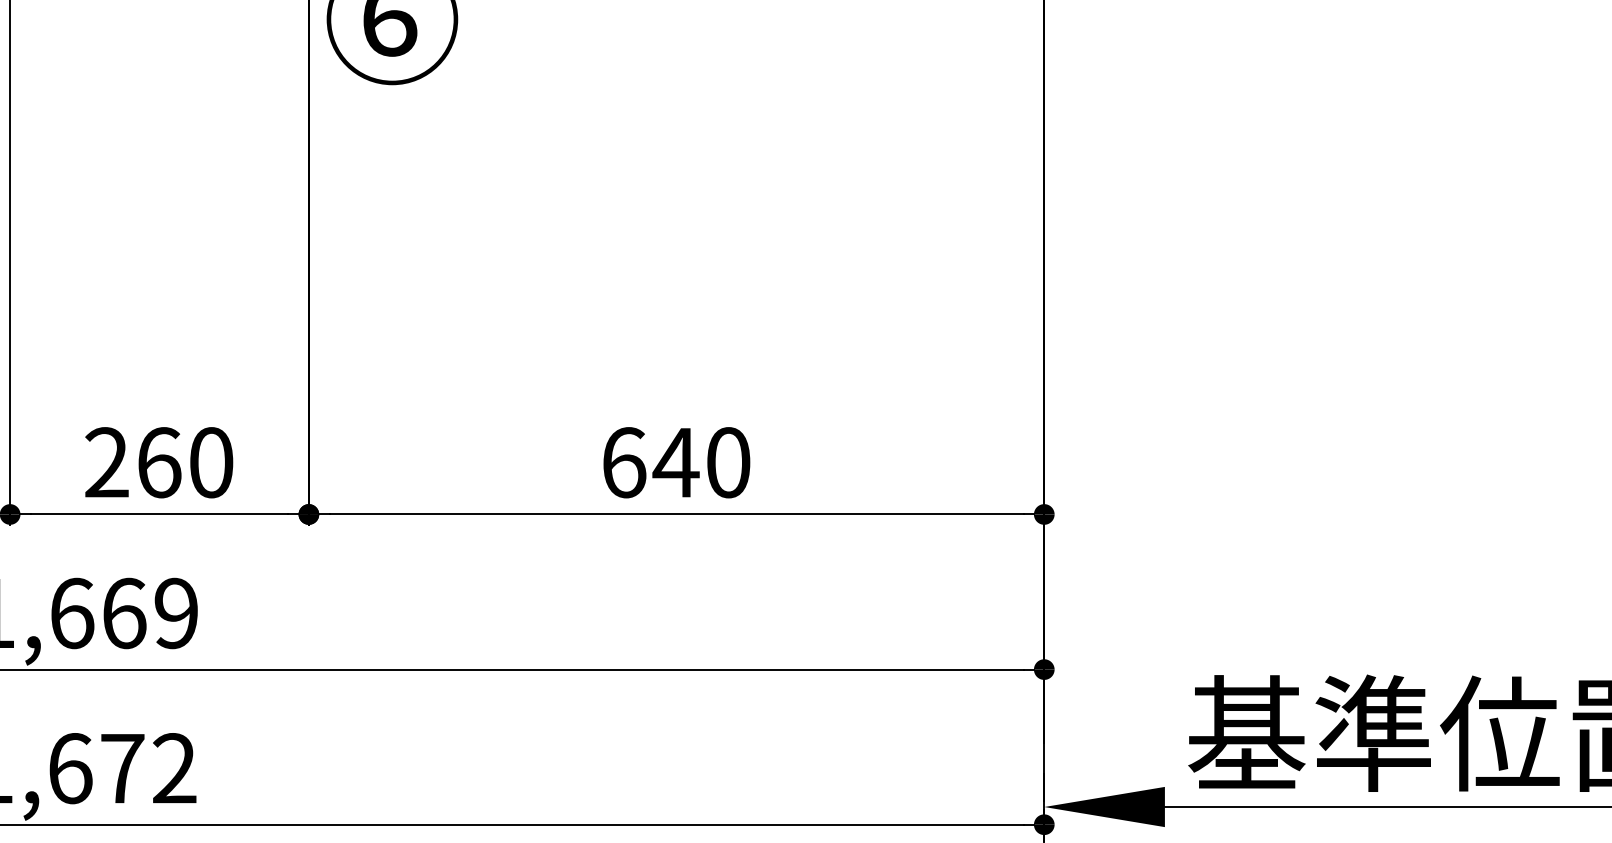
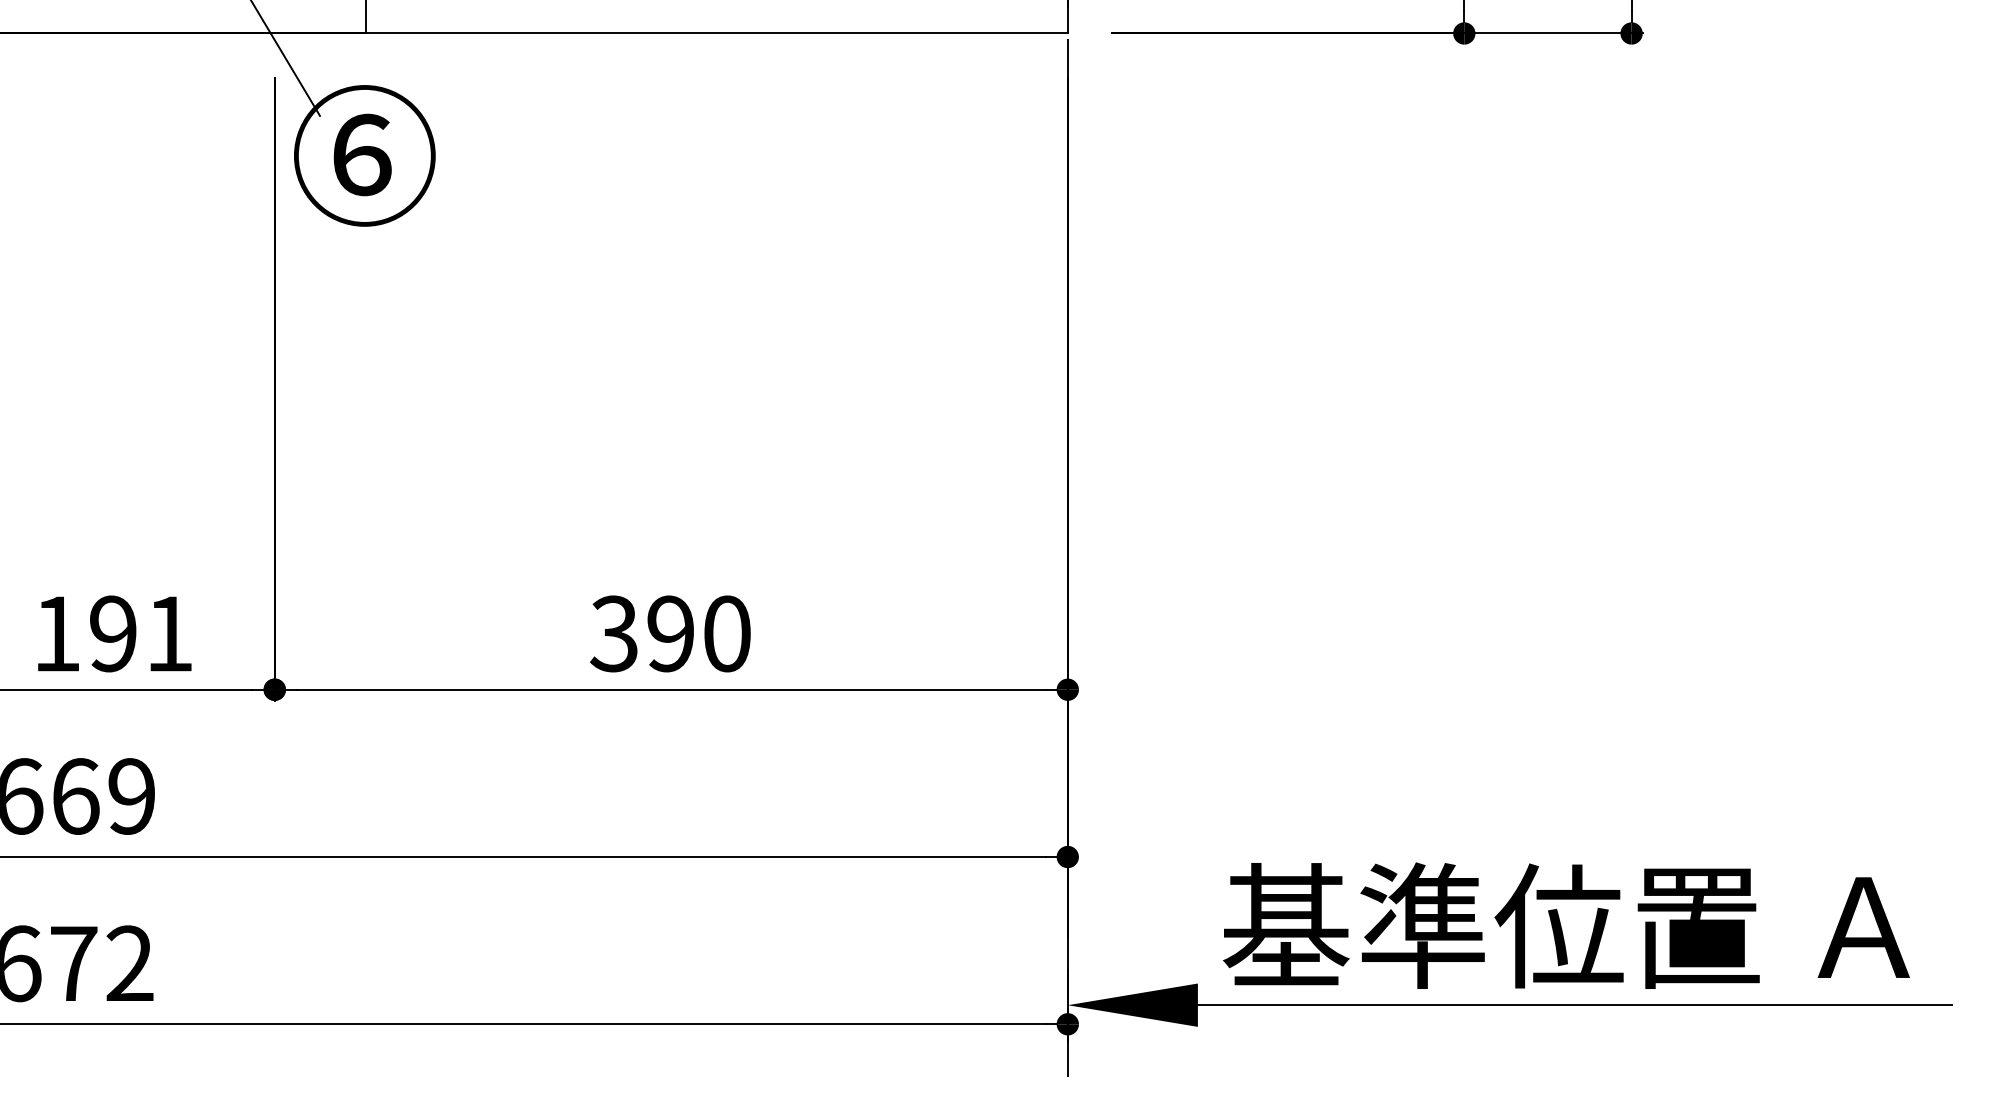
text: (159, 462) -> (113, 633), 260 -> 191
text: (650, 462) -> (643, 633), 640 -> 390

